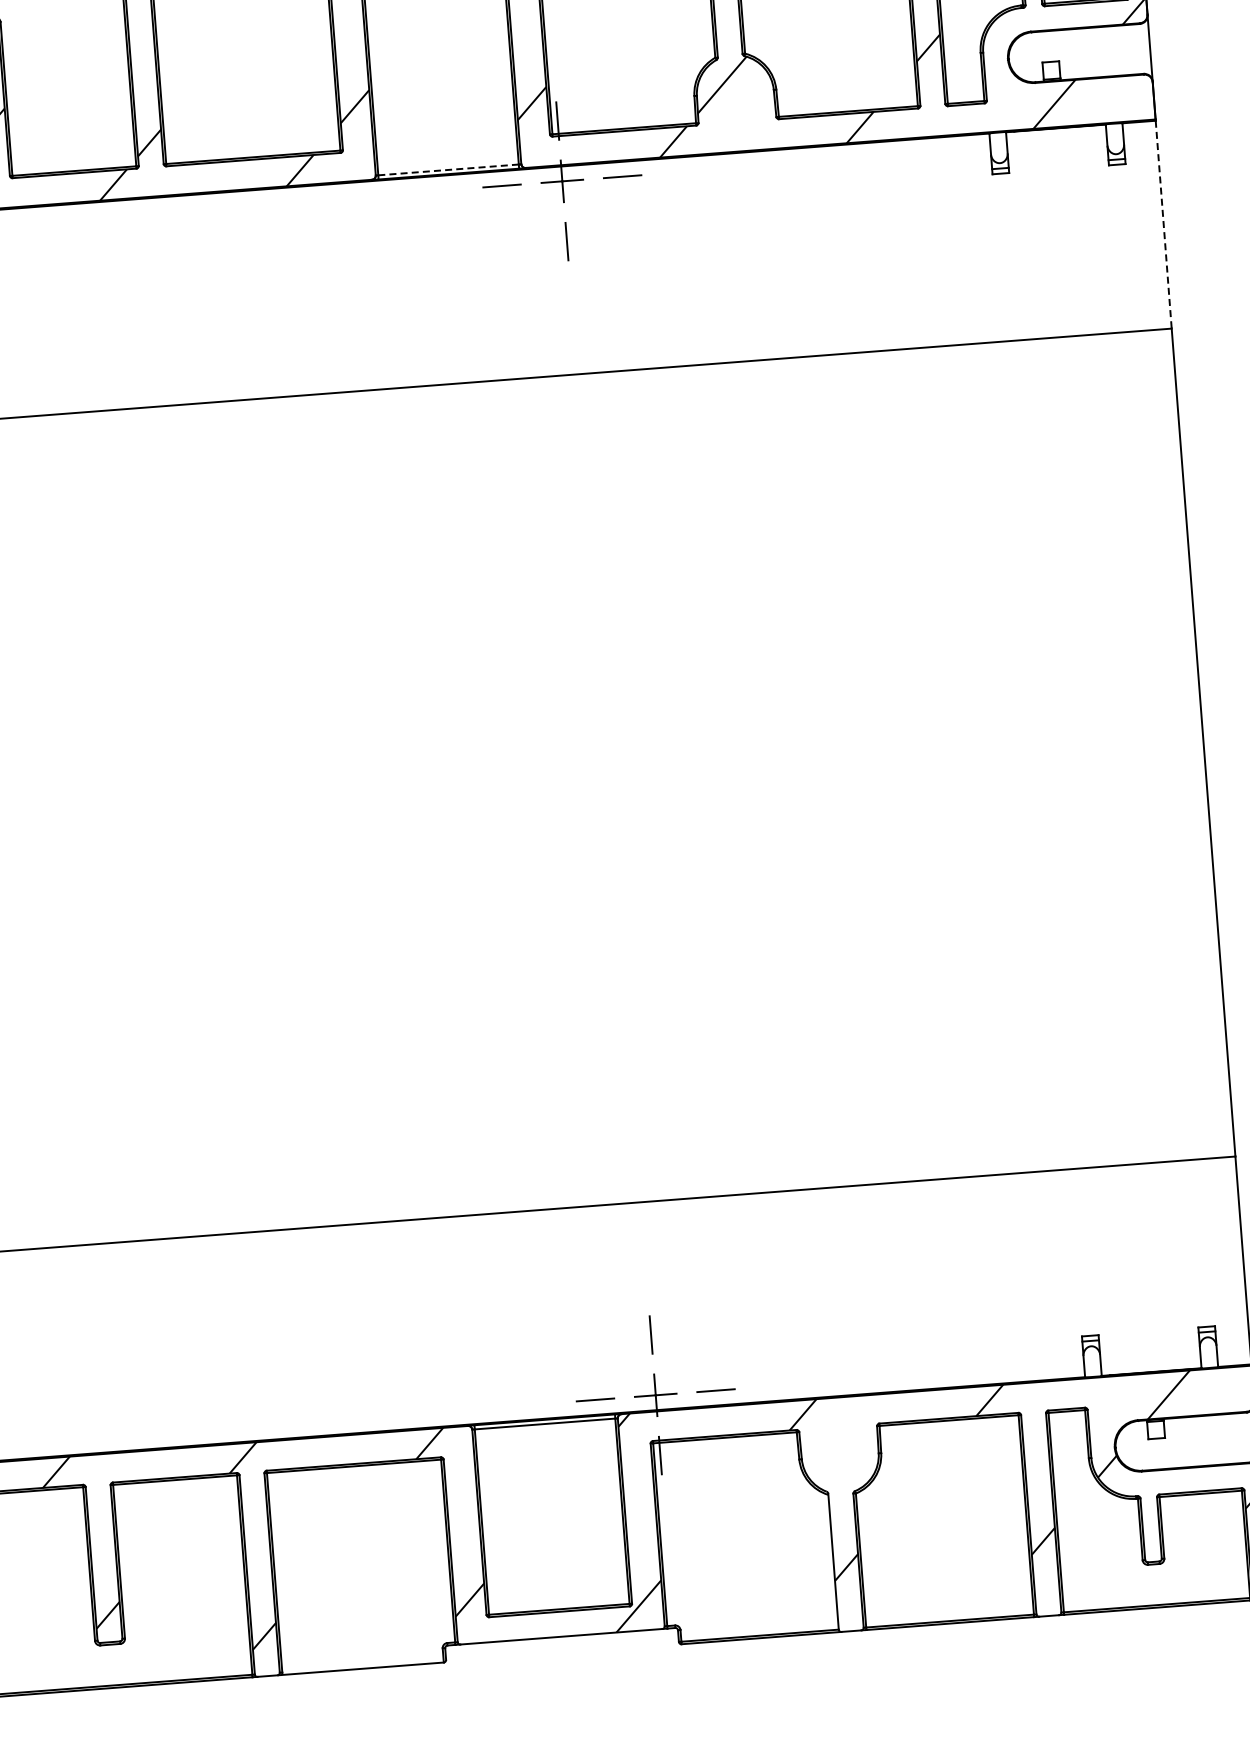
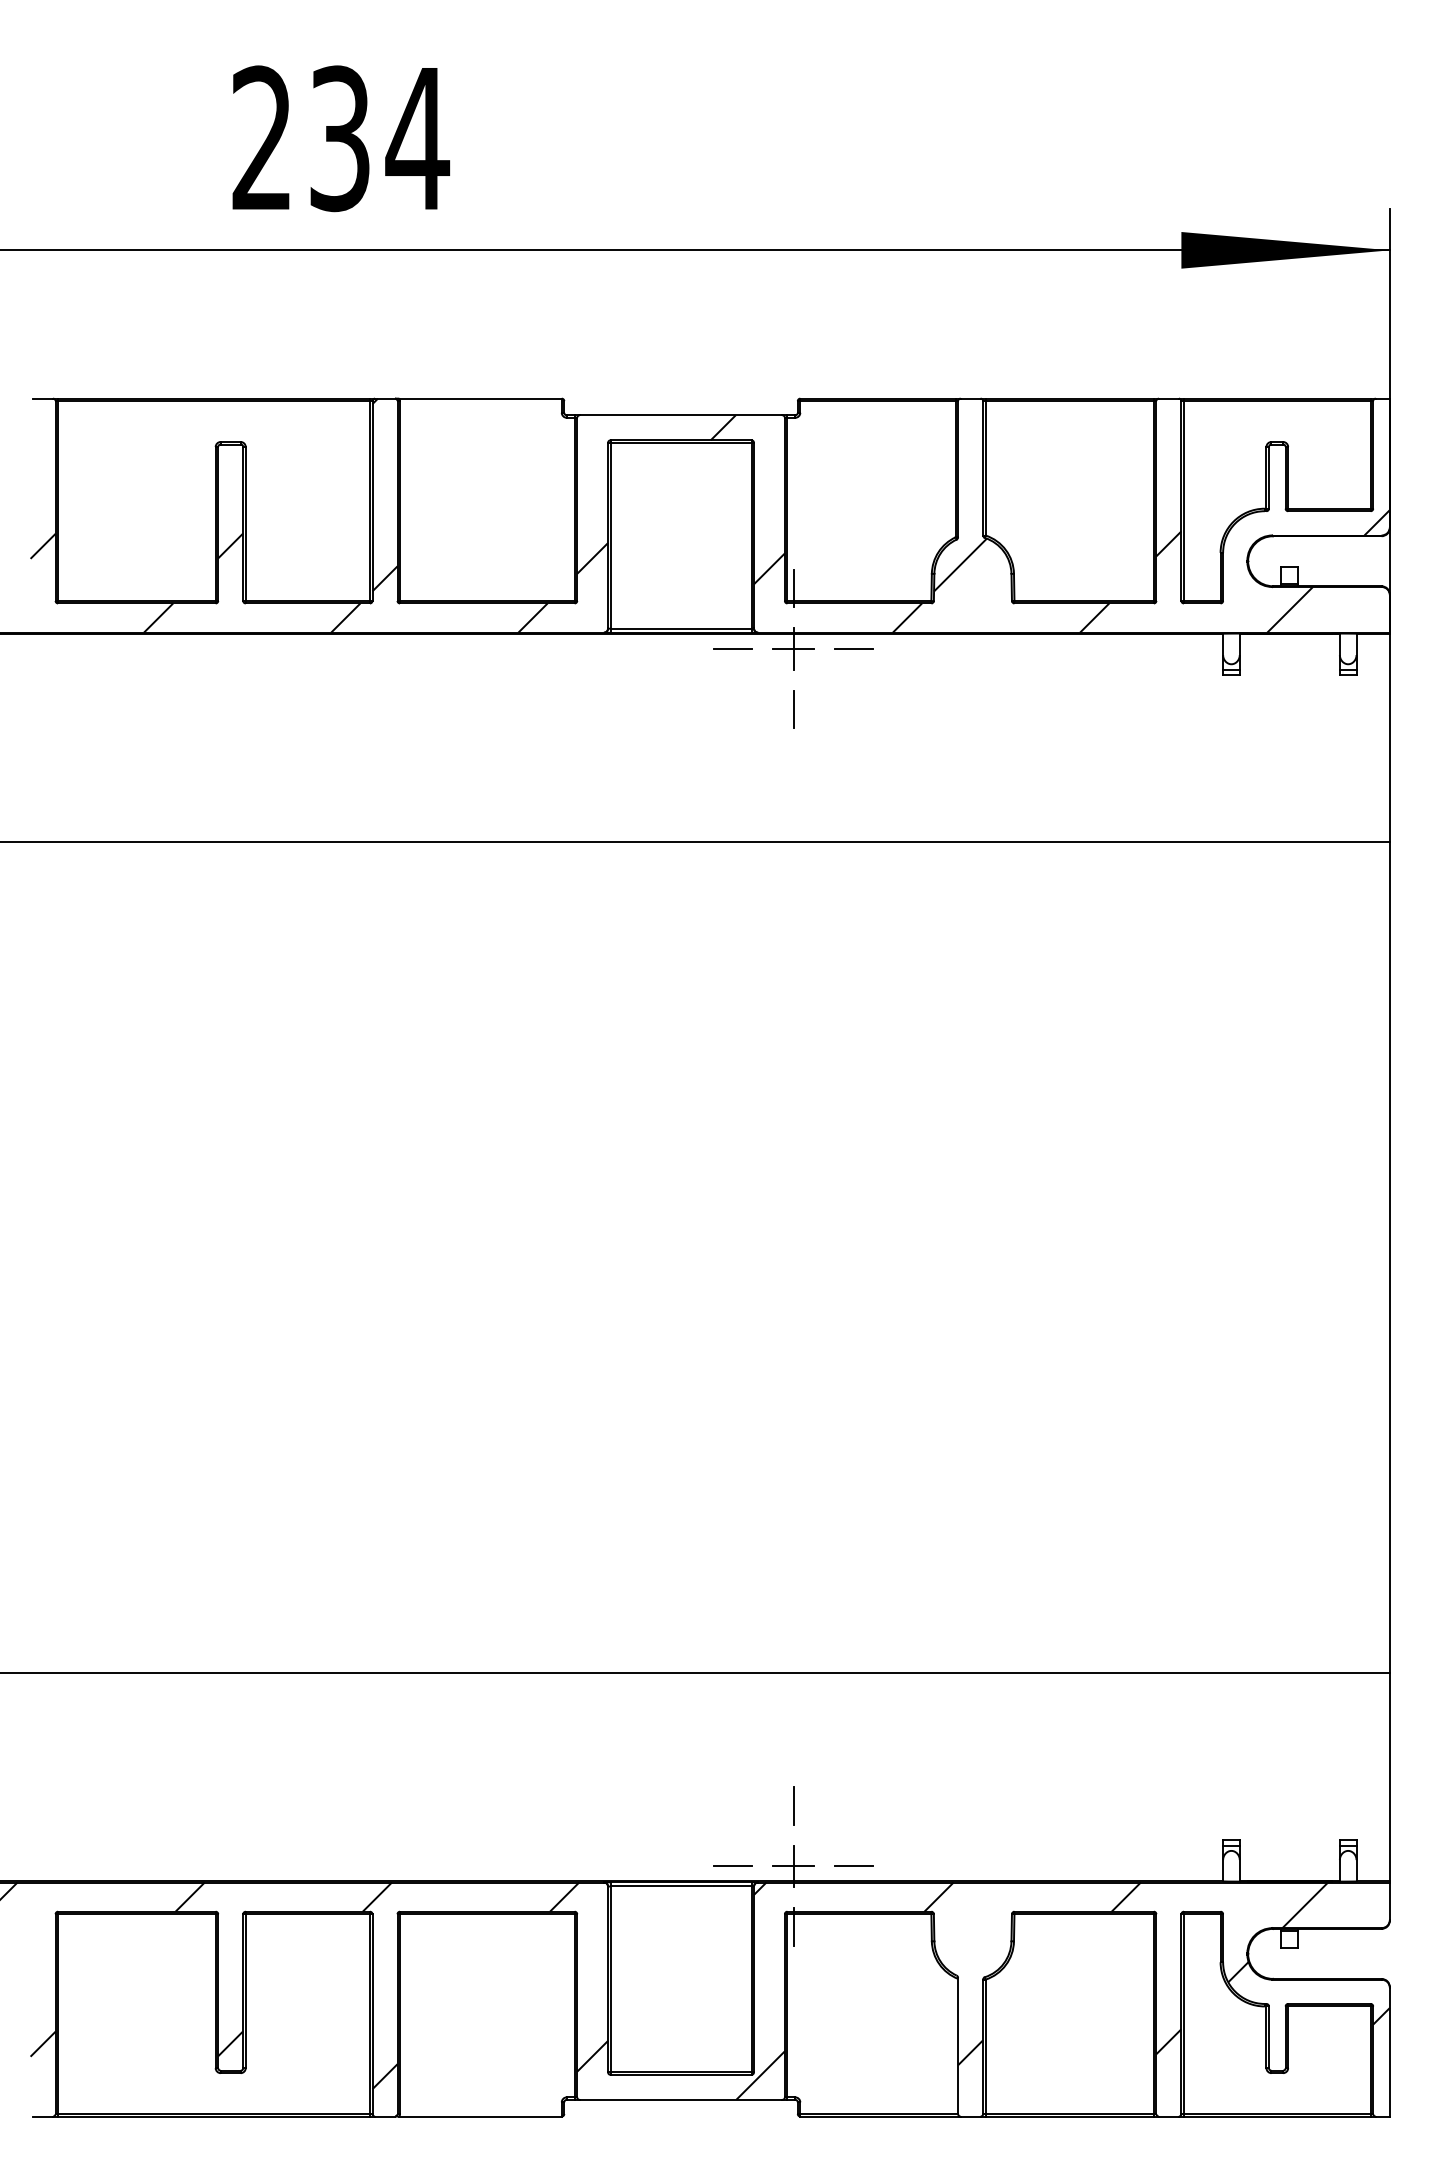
line: (448, 169) -> (681, 628), dashed -> solid
line: (1163, 225) -> (1389, 738), dashed -> solid

